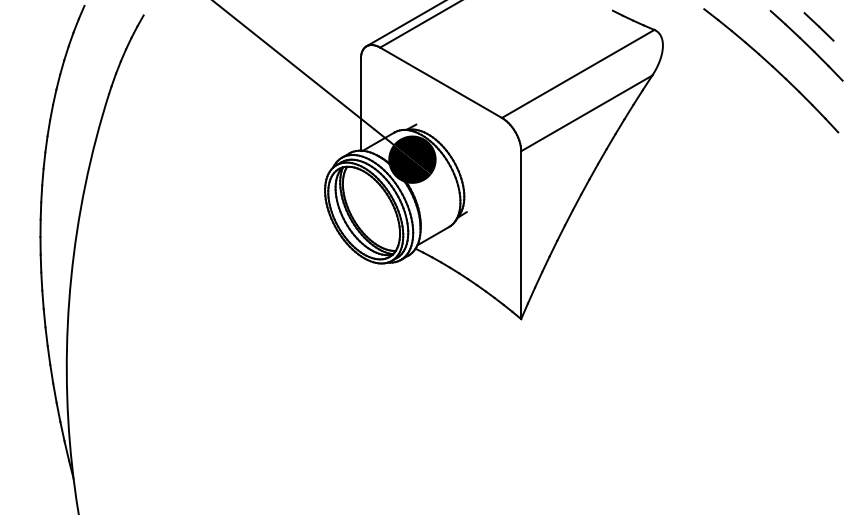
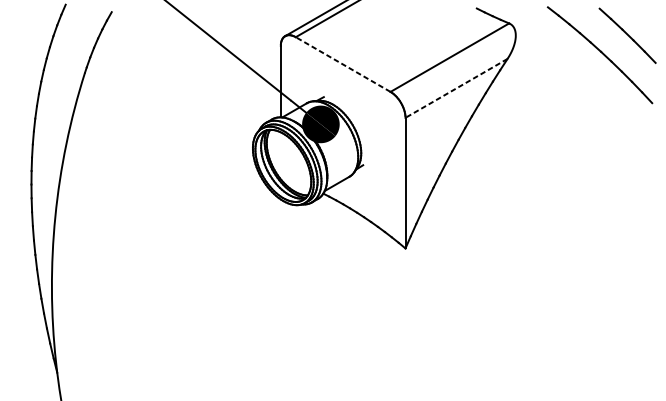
line: (818, 26) -> (636, 20), removed
line: (440, 82) -> (342, 64), solid -> dashed
line: (586, 113) -> (456, 88), solid -> dashed

